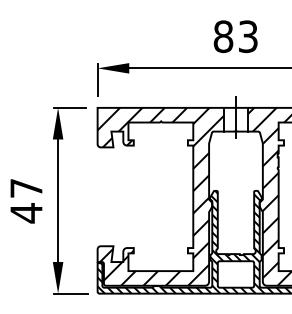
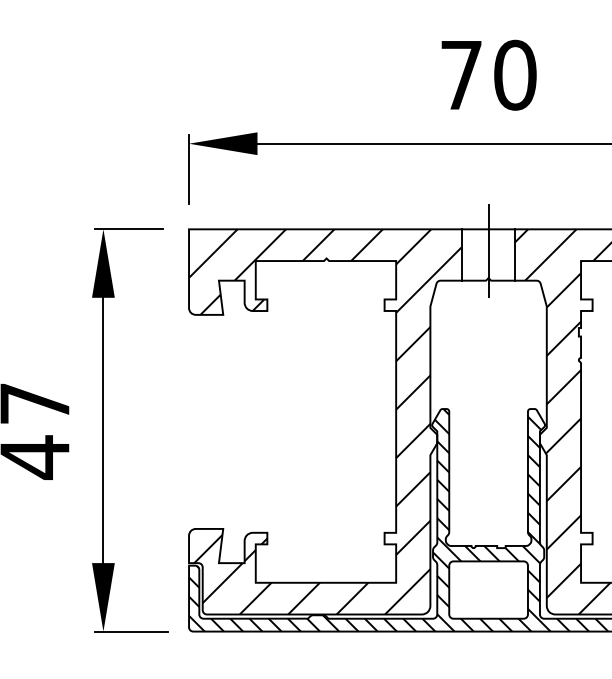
text: (235, 36) -> (487, 74), 83 -> 70

